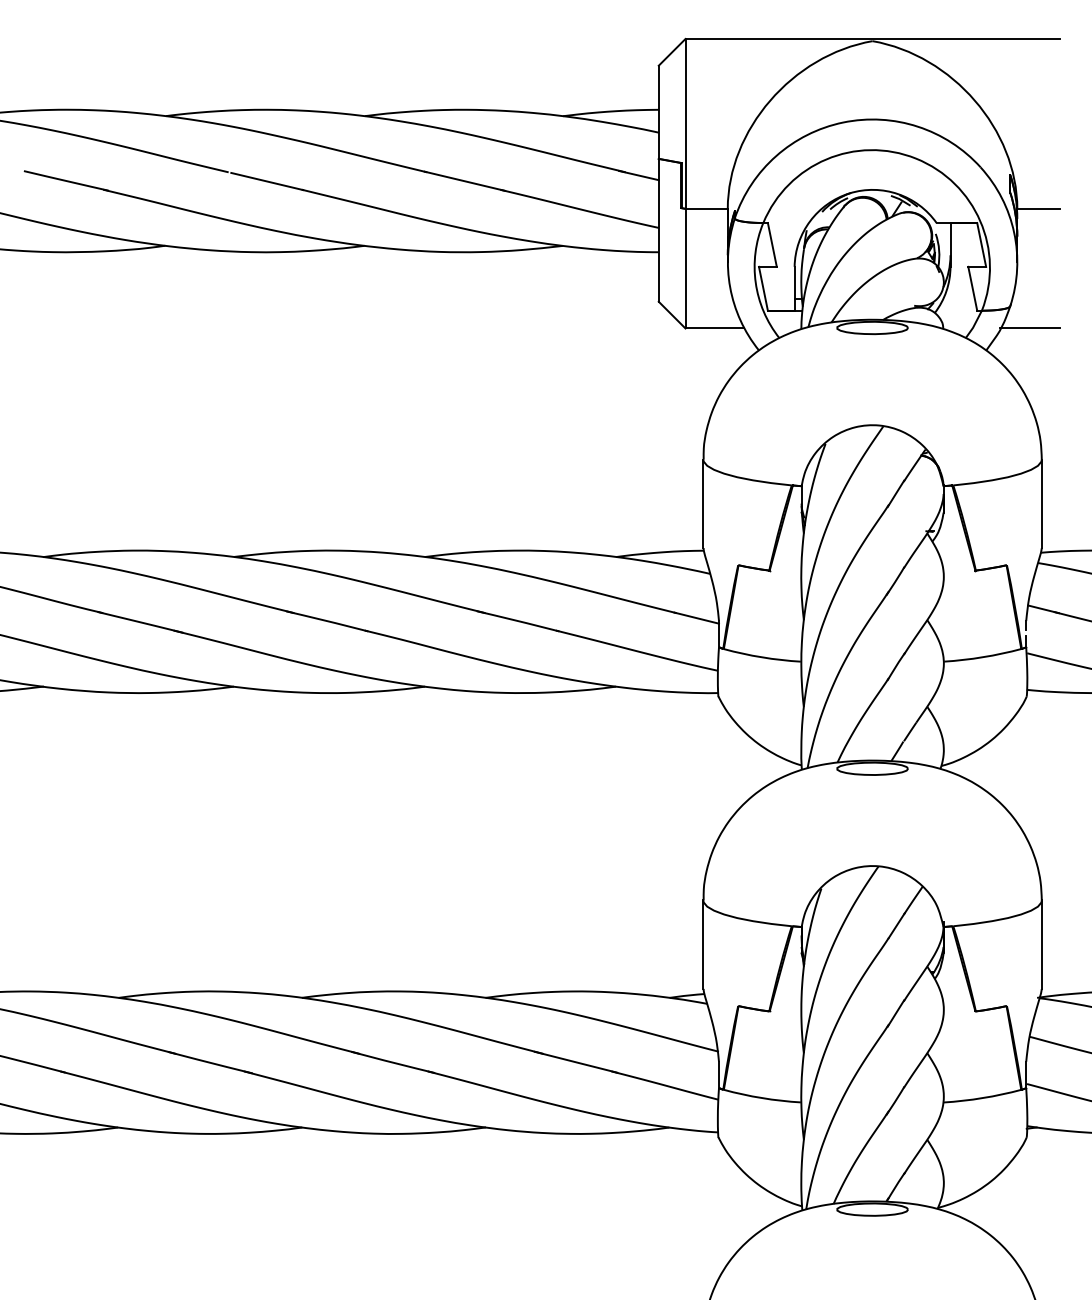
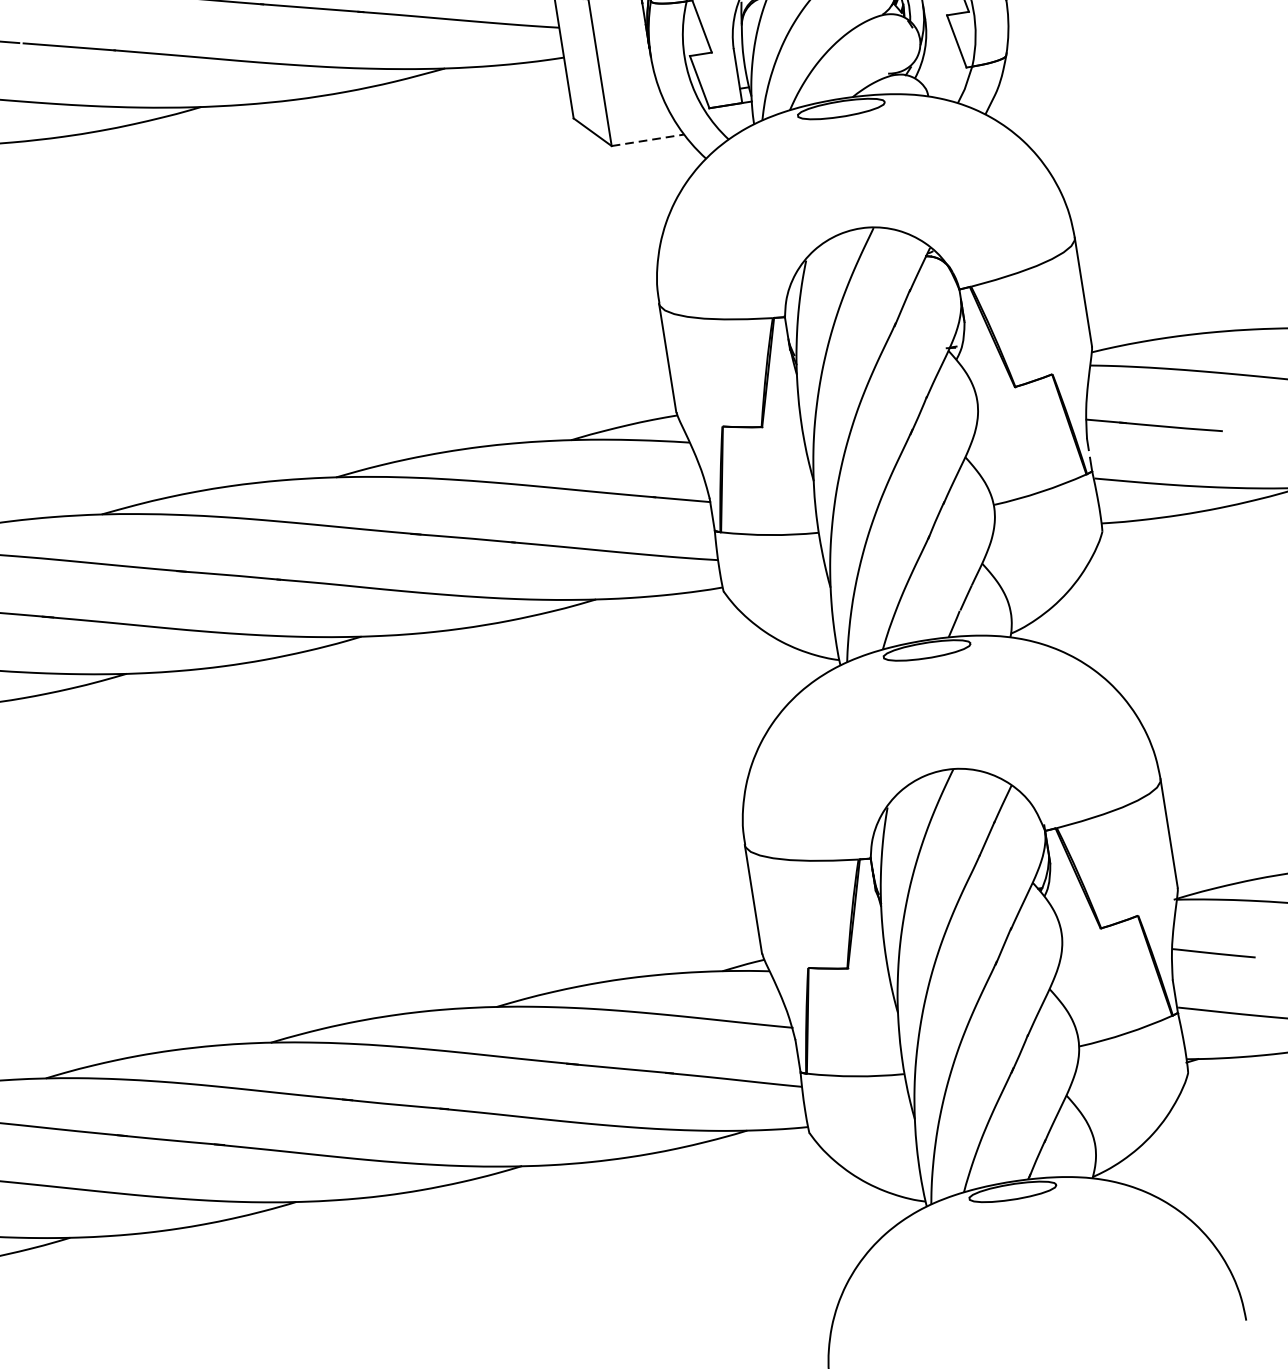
line: (715, 328) -> (648, 140), solid -> dashed
line: (1029, 328) -> (1034, 79), removed

